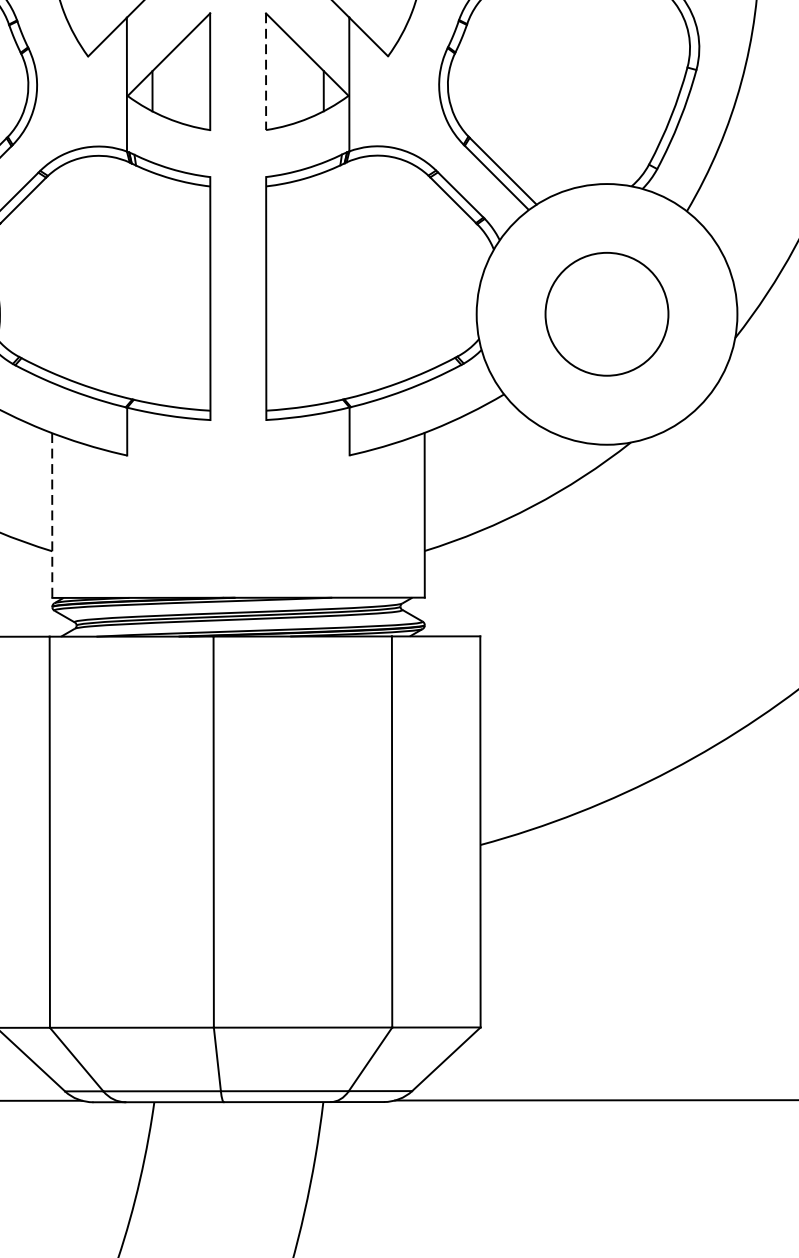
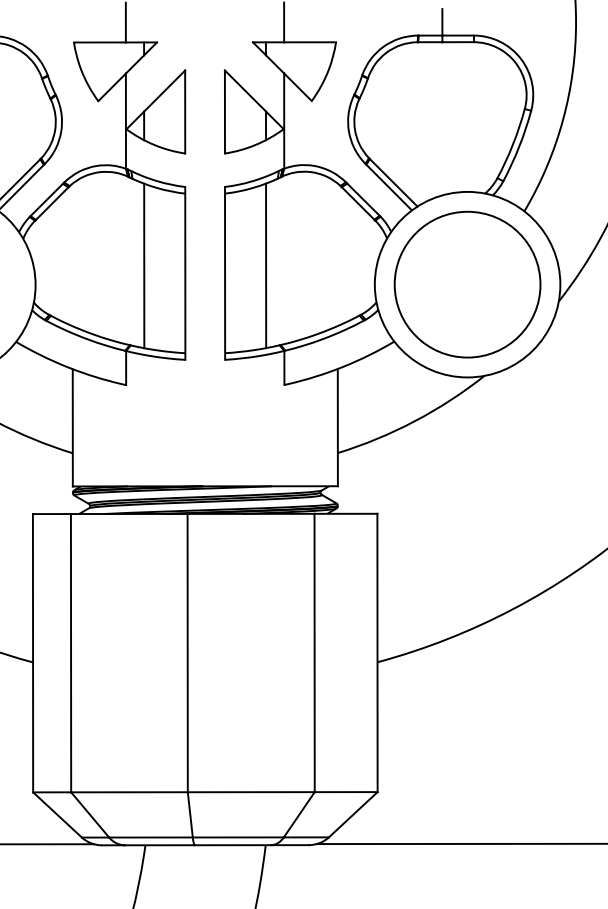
line: (265, 72) -> (224, 112), dashed -> solid
line: (153, 287) -> (144, 265), added
line: (324, 287) -> (266, 265), added
circle: (606, 314) -> (467, 284), size x1.67
line: (51, 515) -> (72, 427), dashed -> solid

